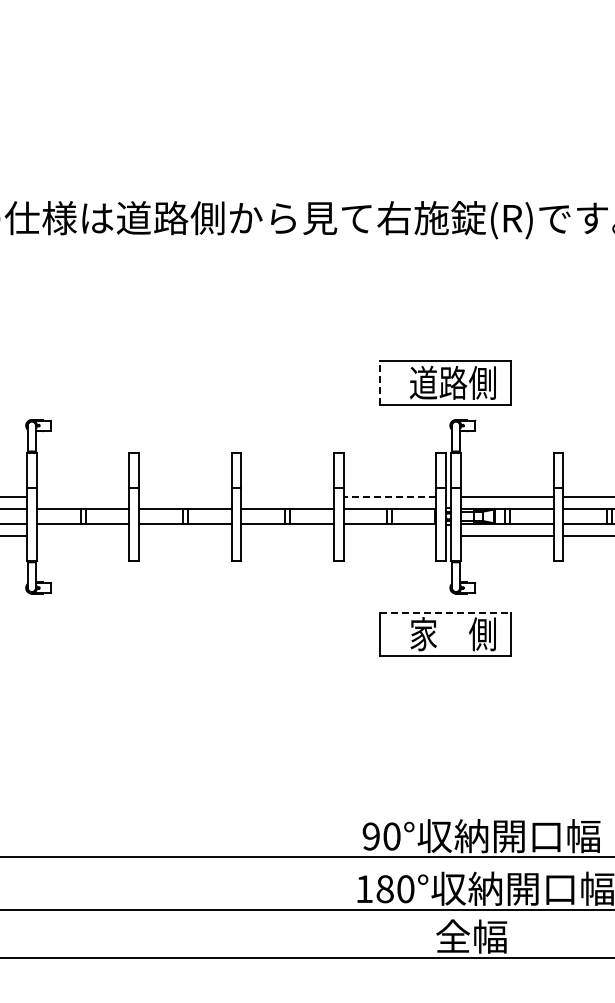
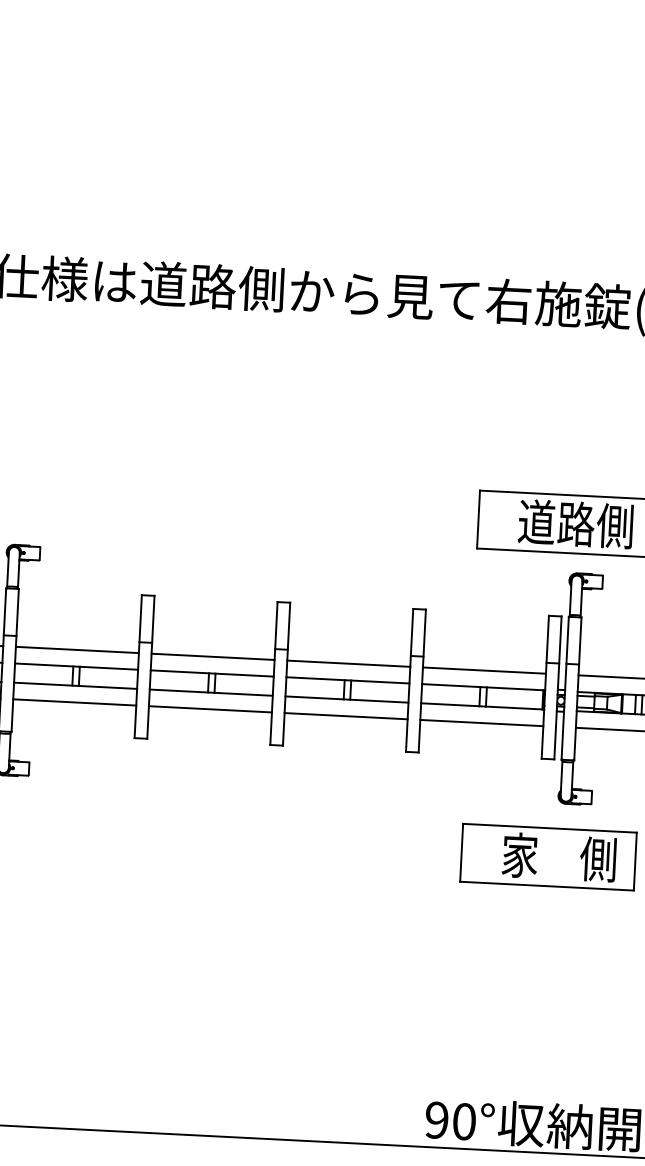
line: (379, 383) -> (478, 519), dashed -> solid
line: (82, 496) -> (76, 649), added
line: (184, 496) -> (212, 656), added
line: (287, 496) -> (348, 663), added
line: (389, 496) -> (483, 670), dashed -> solid
line: (82, 536) -> (74, 702), added
line: (184, 536) -> (209, 709), added
line: (287, 536) -> (345, 716), added
line: (389, 536) -> (481, 723), added
line: (445, 612) -> (550, 828), dashed -> solid

